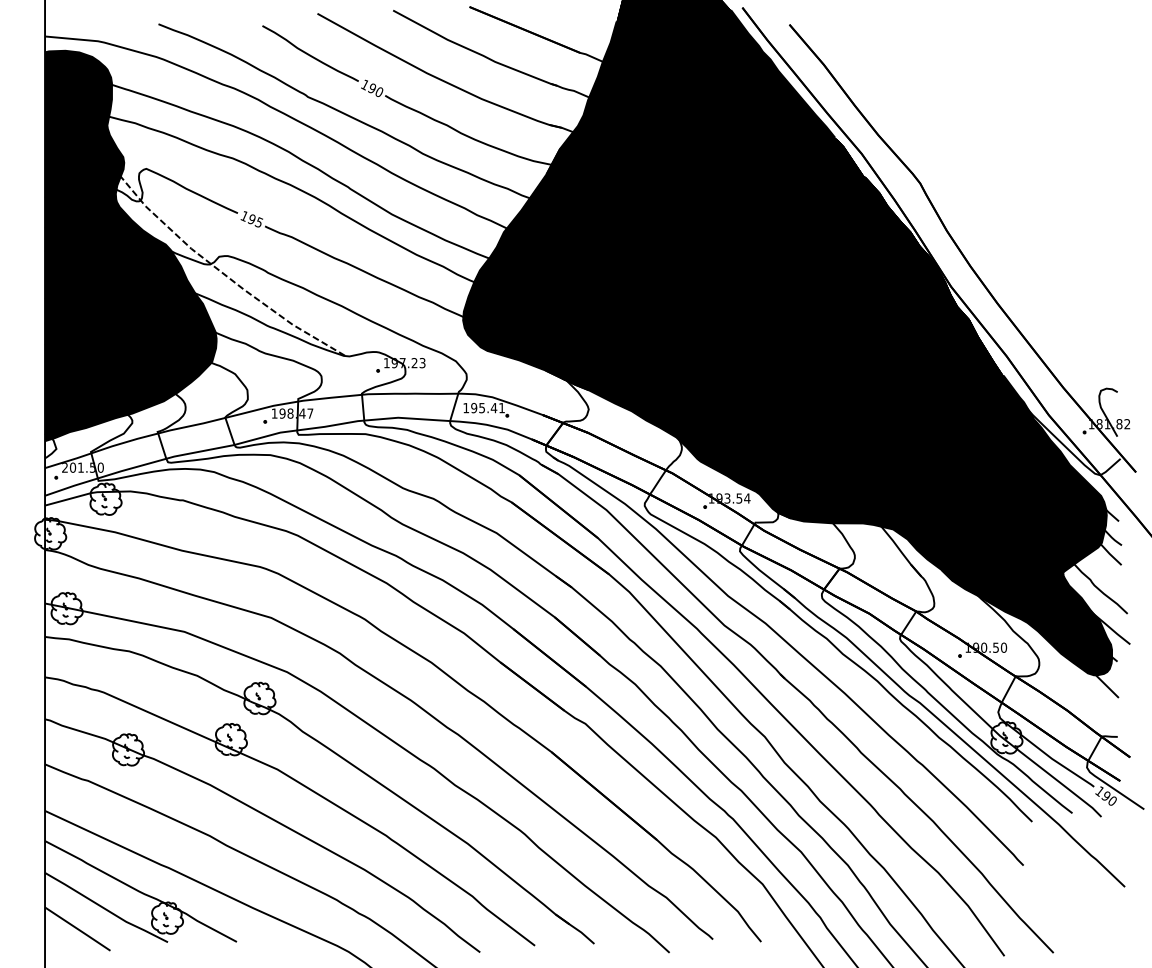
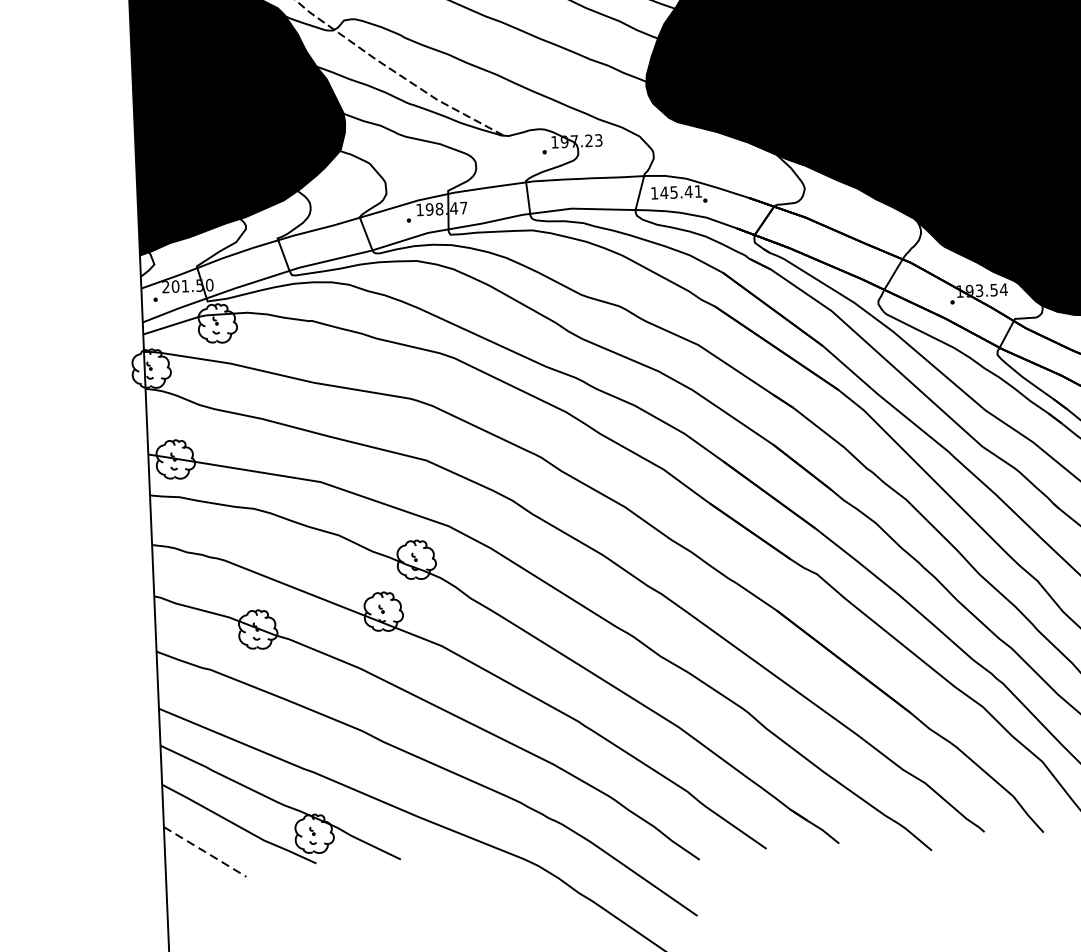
text: (473, 408) -> (663, 193), 195.41 -> 145.41
line: (78, 929) -> (206, 852), solid -> dashed

